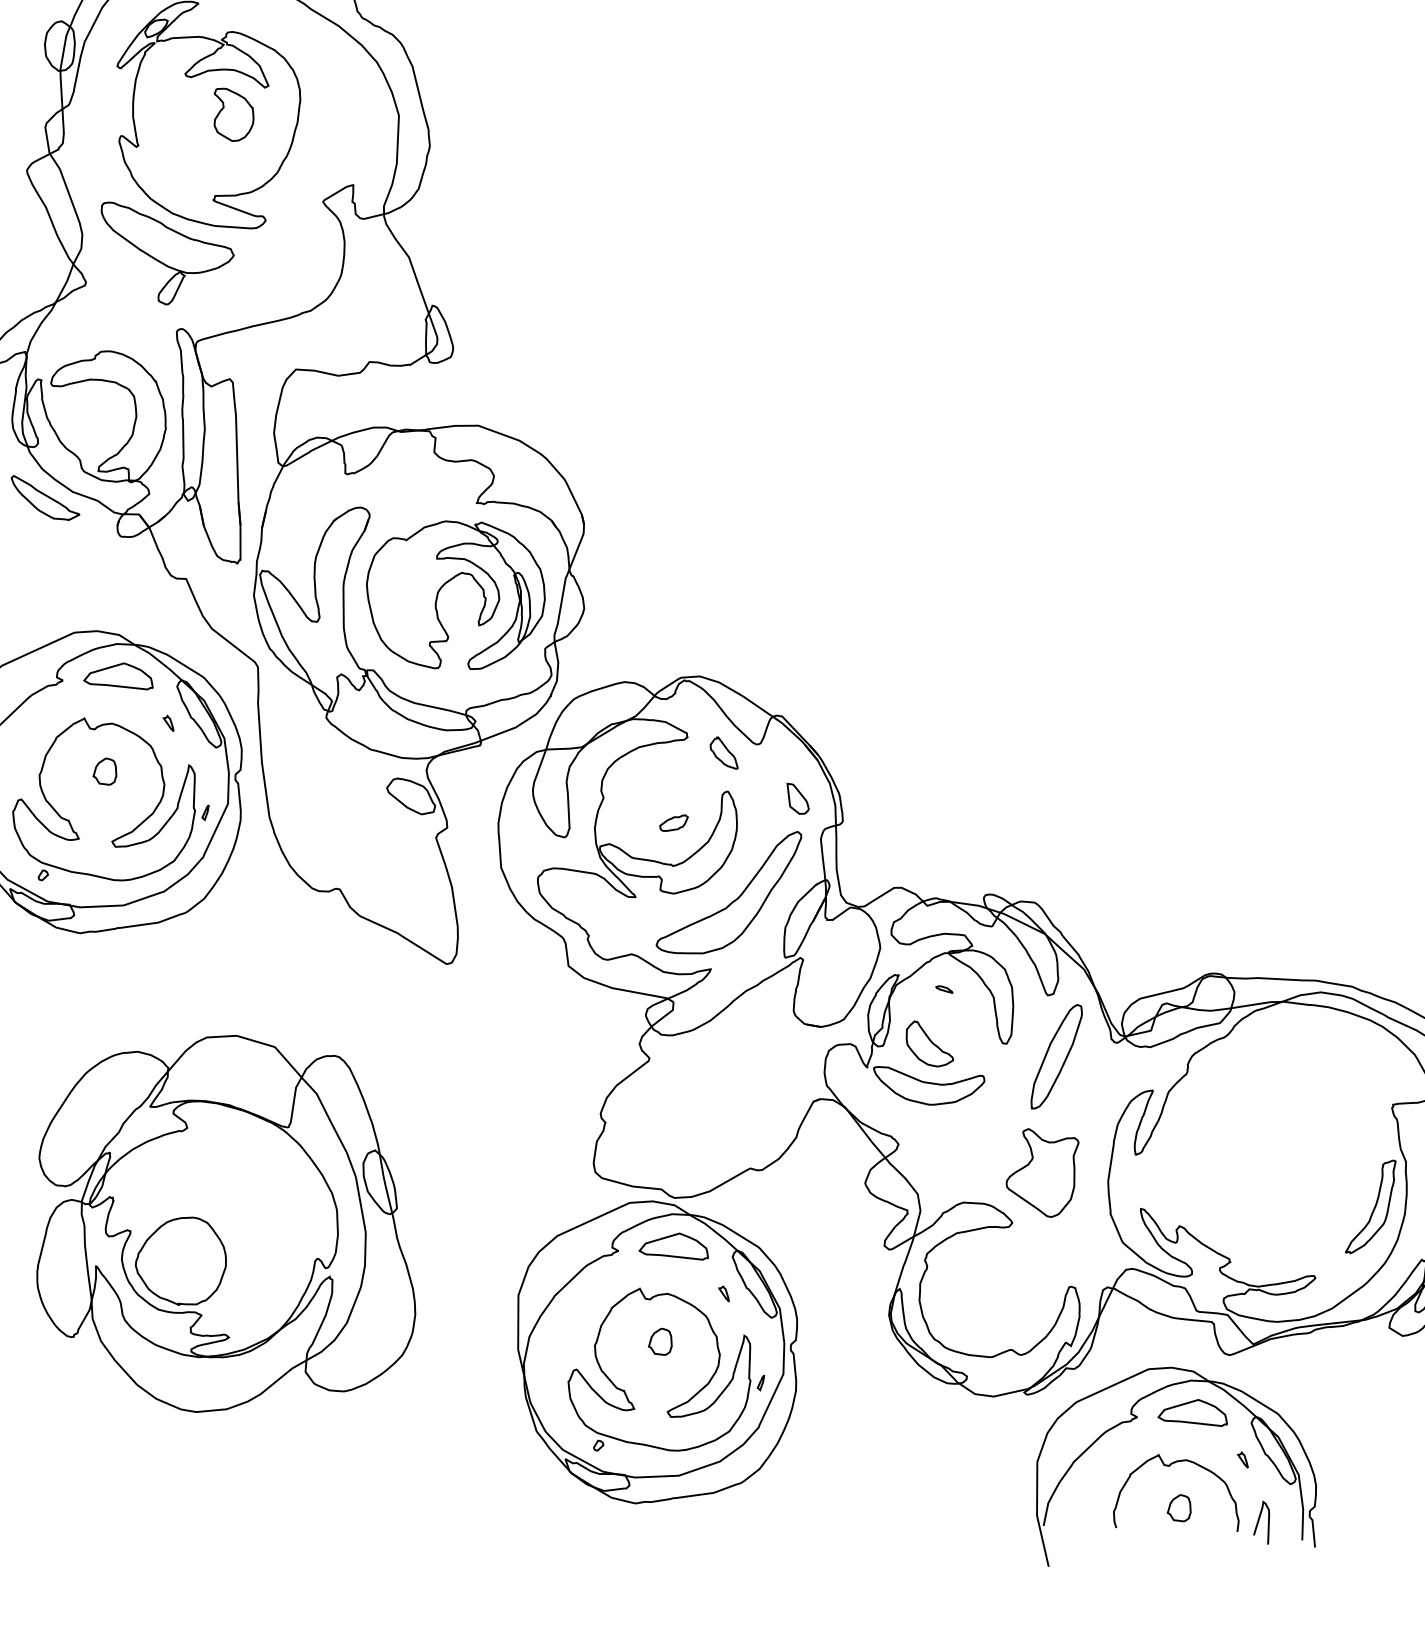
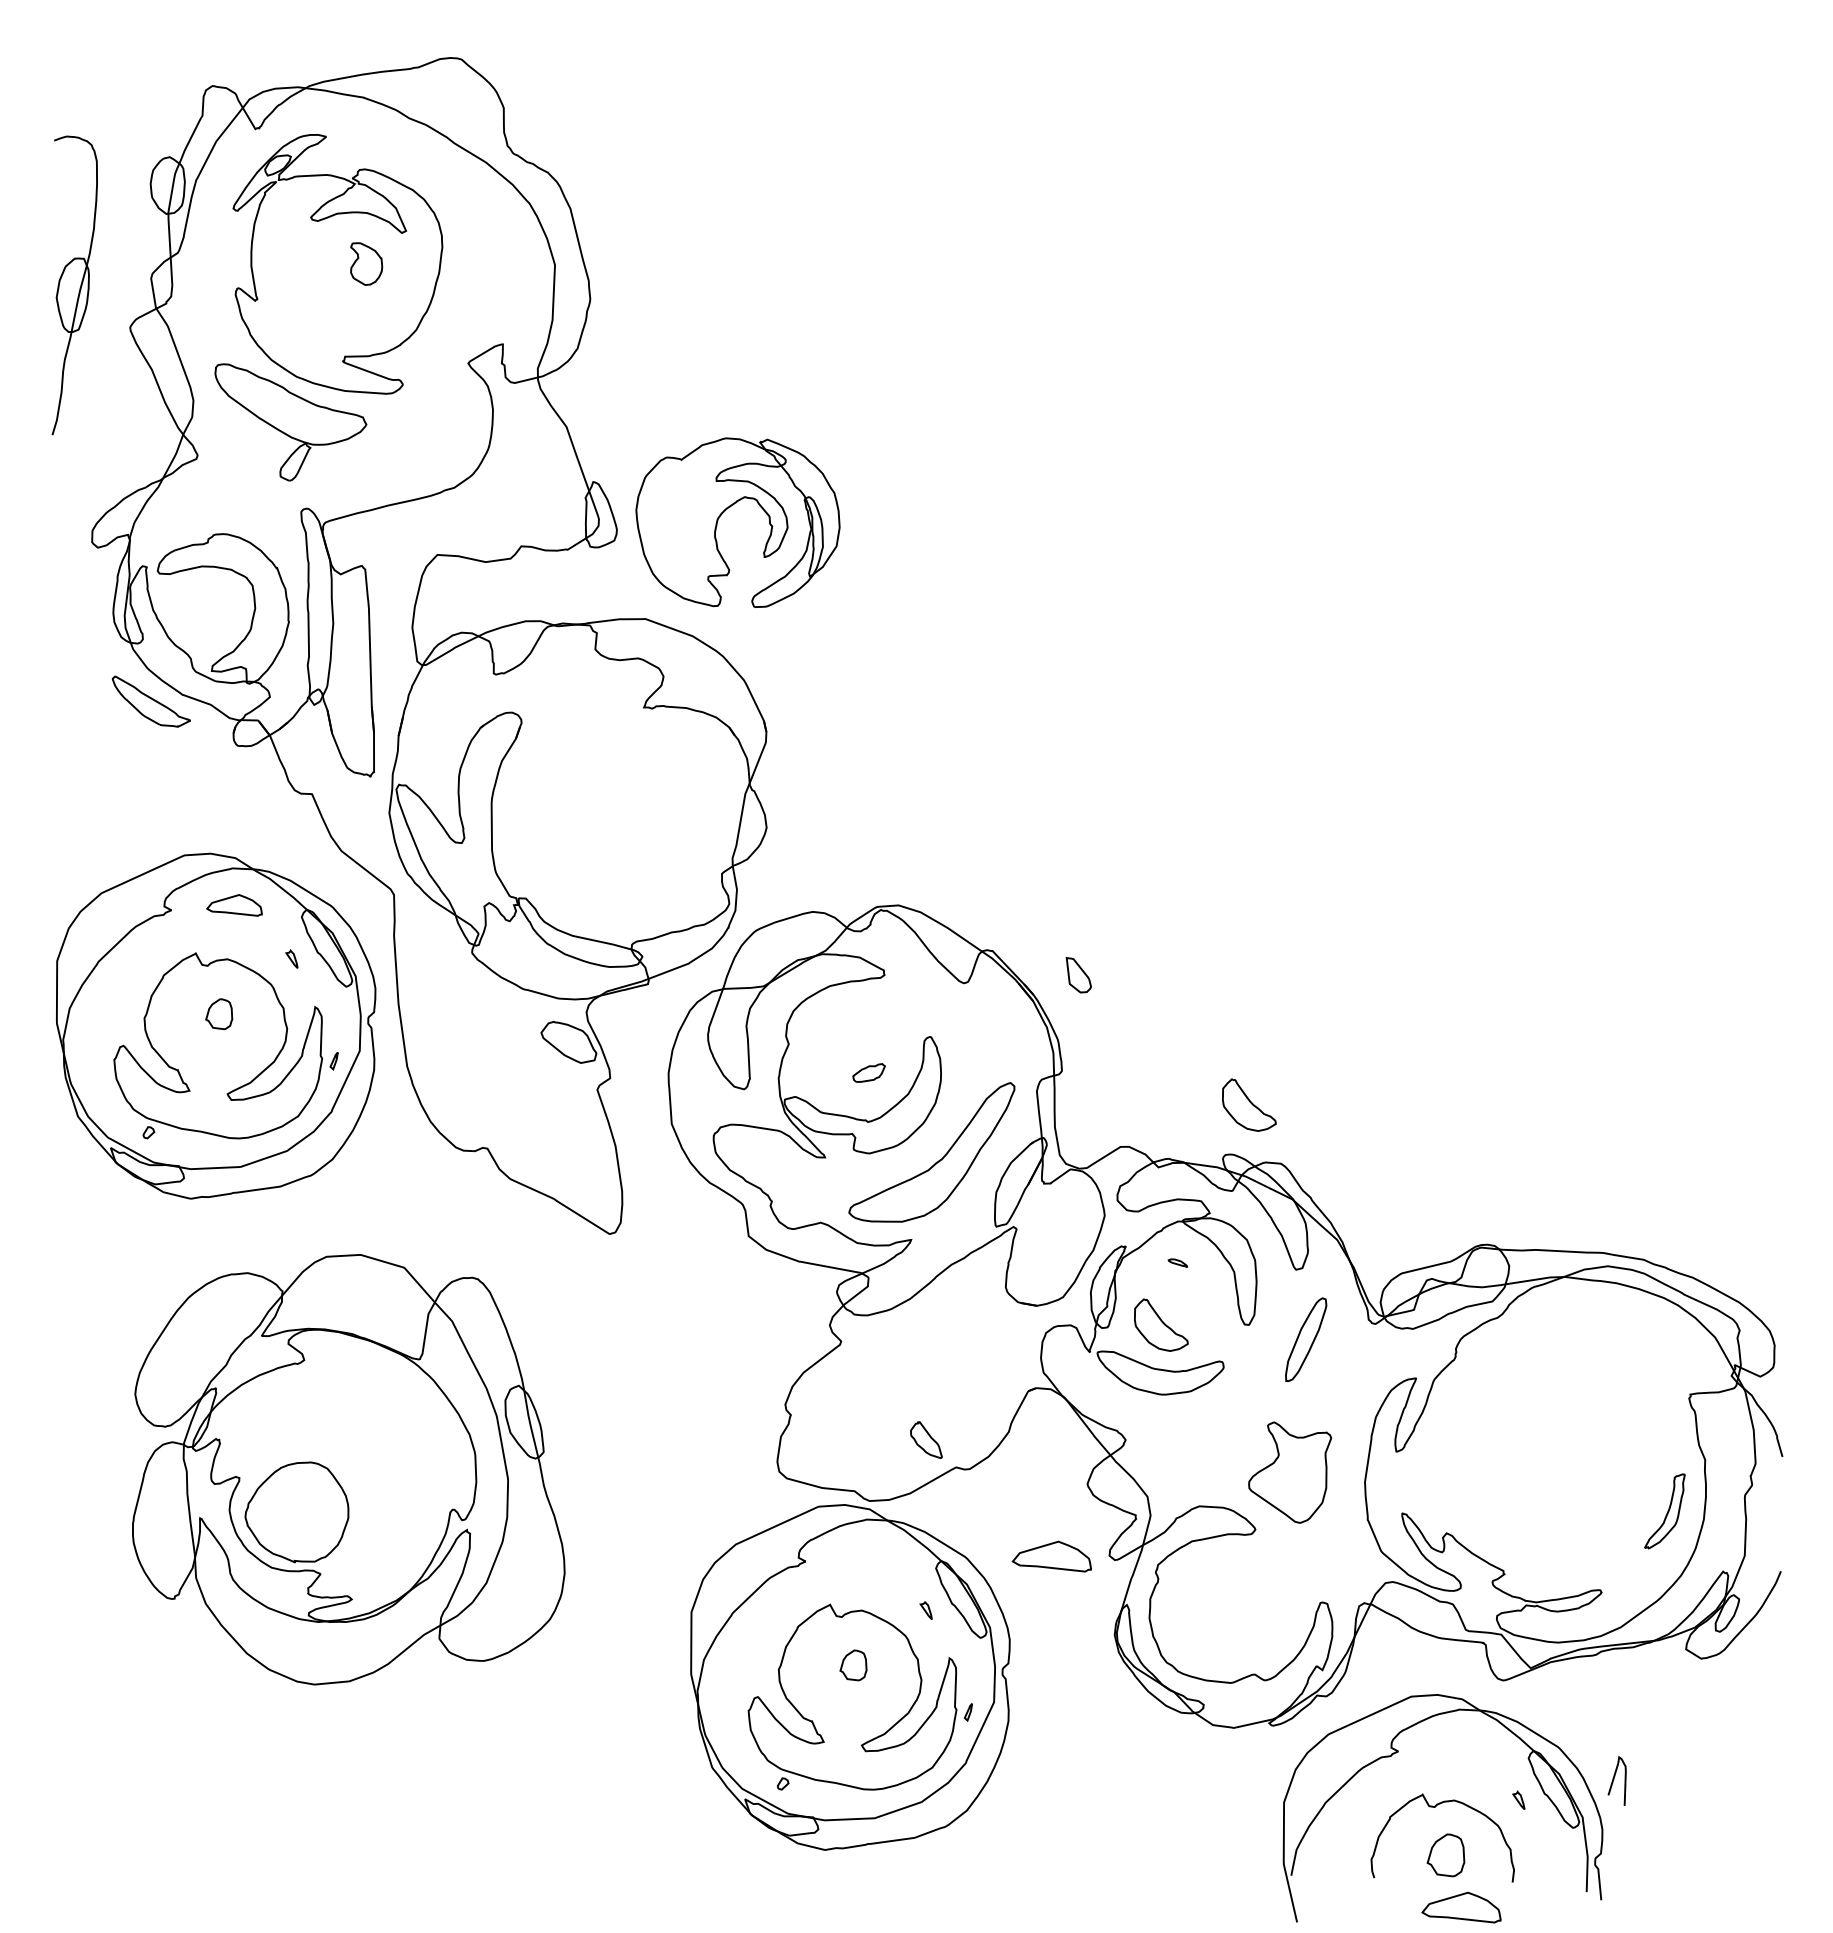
part: (233, 114) -> (366, 263), size x0.7
part: (445, 584) -> (726, 510), moved
part: (118, 676) -> (234, 905), size x0.7
part: (724, 752) -> (926, 1439), moved
part: (797, 799) -> (1078, 975), moved
part: (1007, 850) -> (1249, 1104), added
part: (1056, 1056) -> (1305, 1339), size x0.7
part: (1370, 1207) -> (1664, 1511), size x0.7
part: (226, 1223) -> (348, 1469), moved
part: (673, 1246) -> (1051, 1556), moved
part: (1192, 1412) -> (1461, 1907), moved
part: (1179, 1508) -> (1446, 1855), size x1.4
curve: (1259, 1521) -> (1614, 1779), moved

